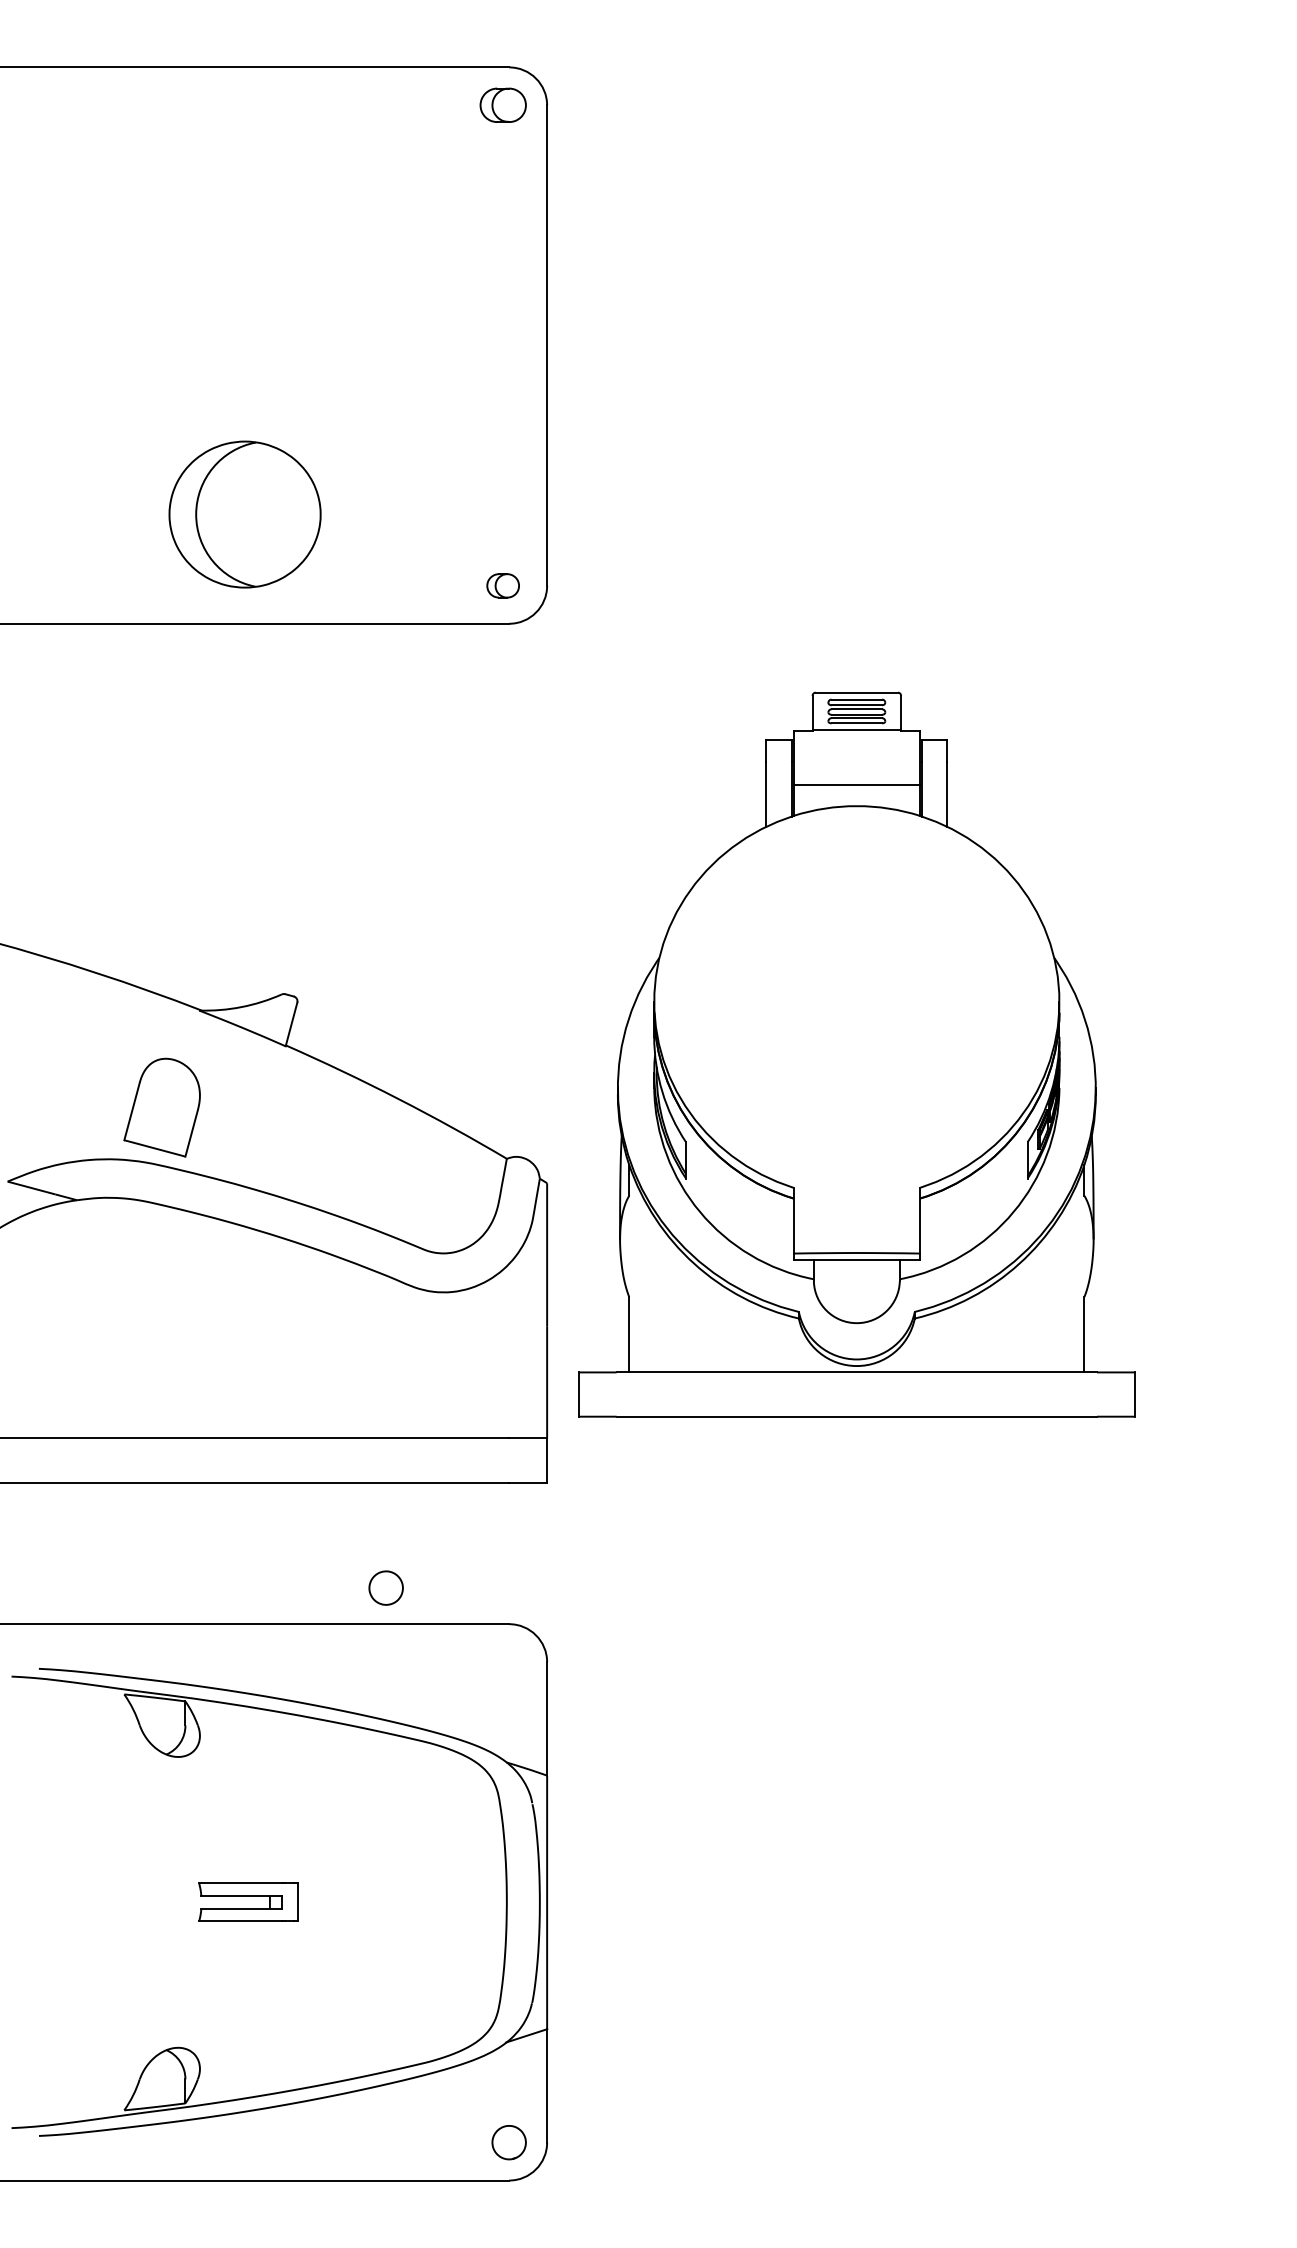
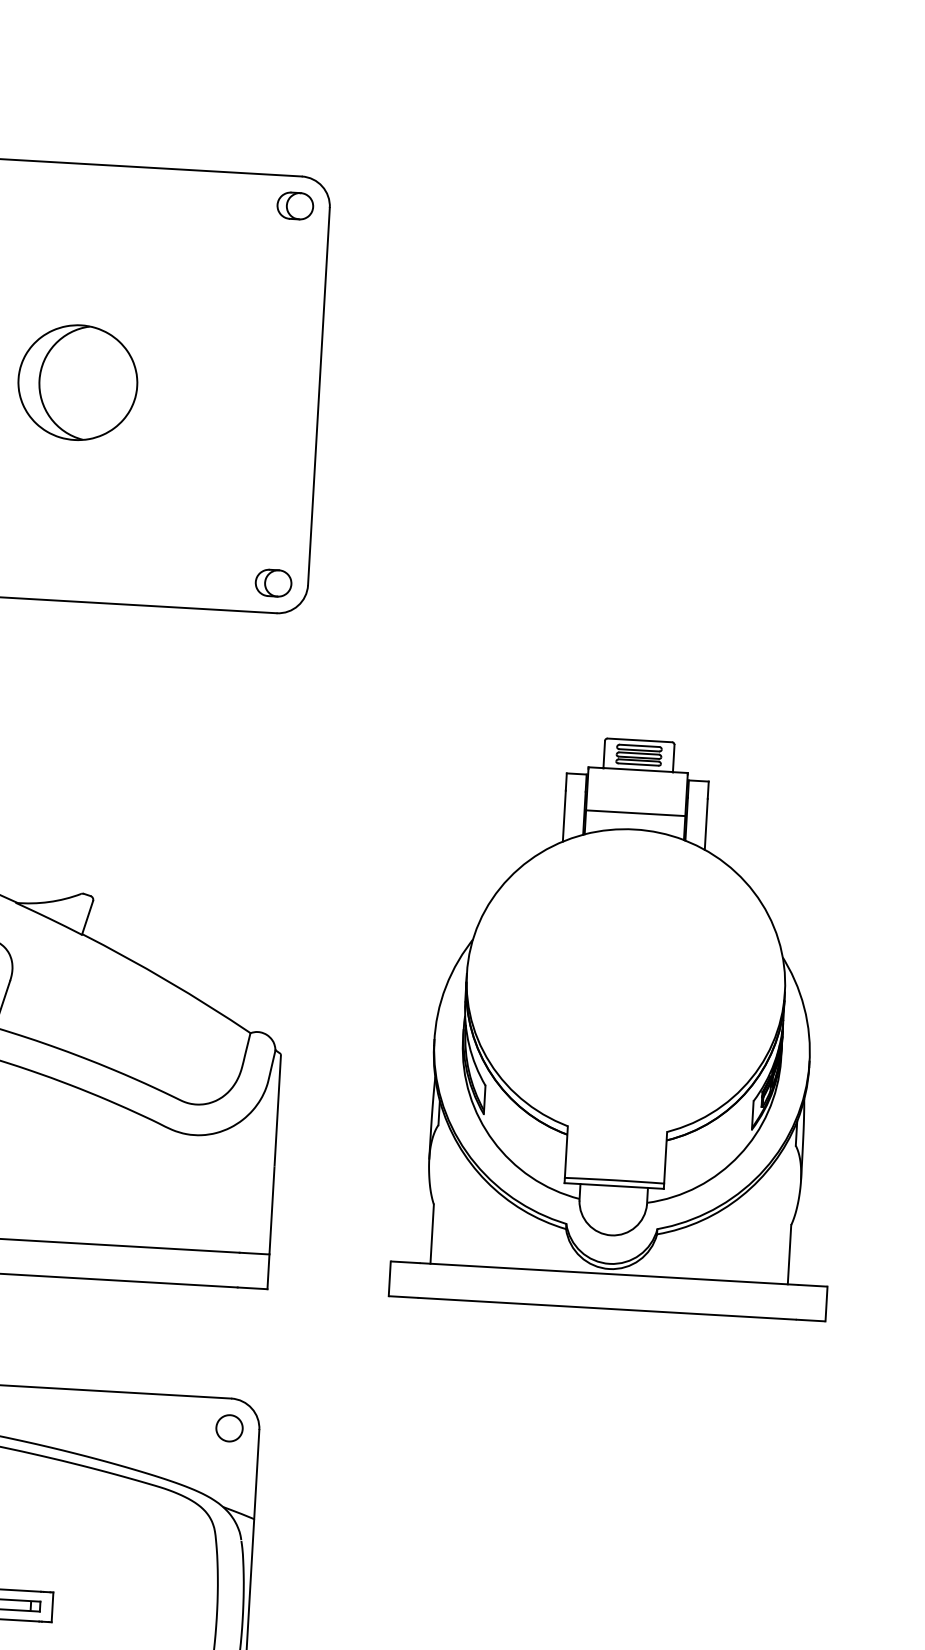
part: (244, 514) -> (77, 382), moved
part: (502, 585) -> (273, 582), size x1.43
part: (856, 1054) -> (623, 1024), moved
part: (385, 1587) -> (229, 1427), moved

